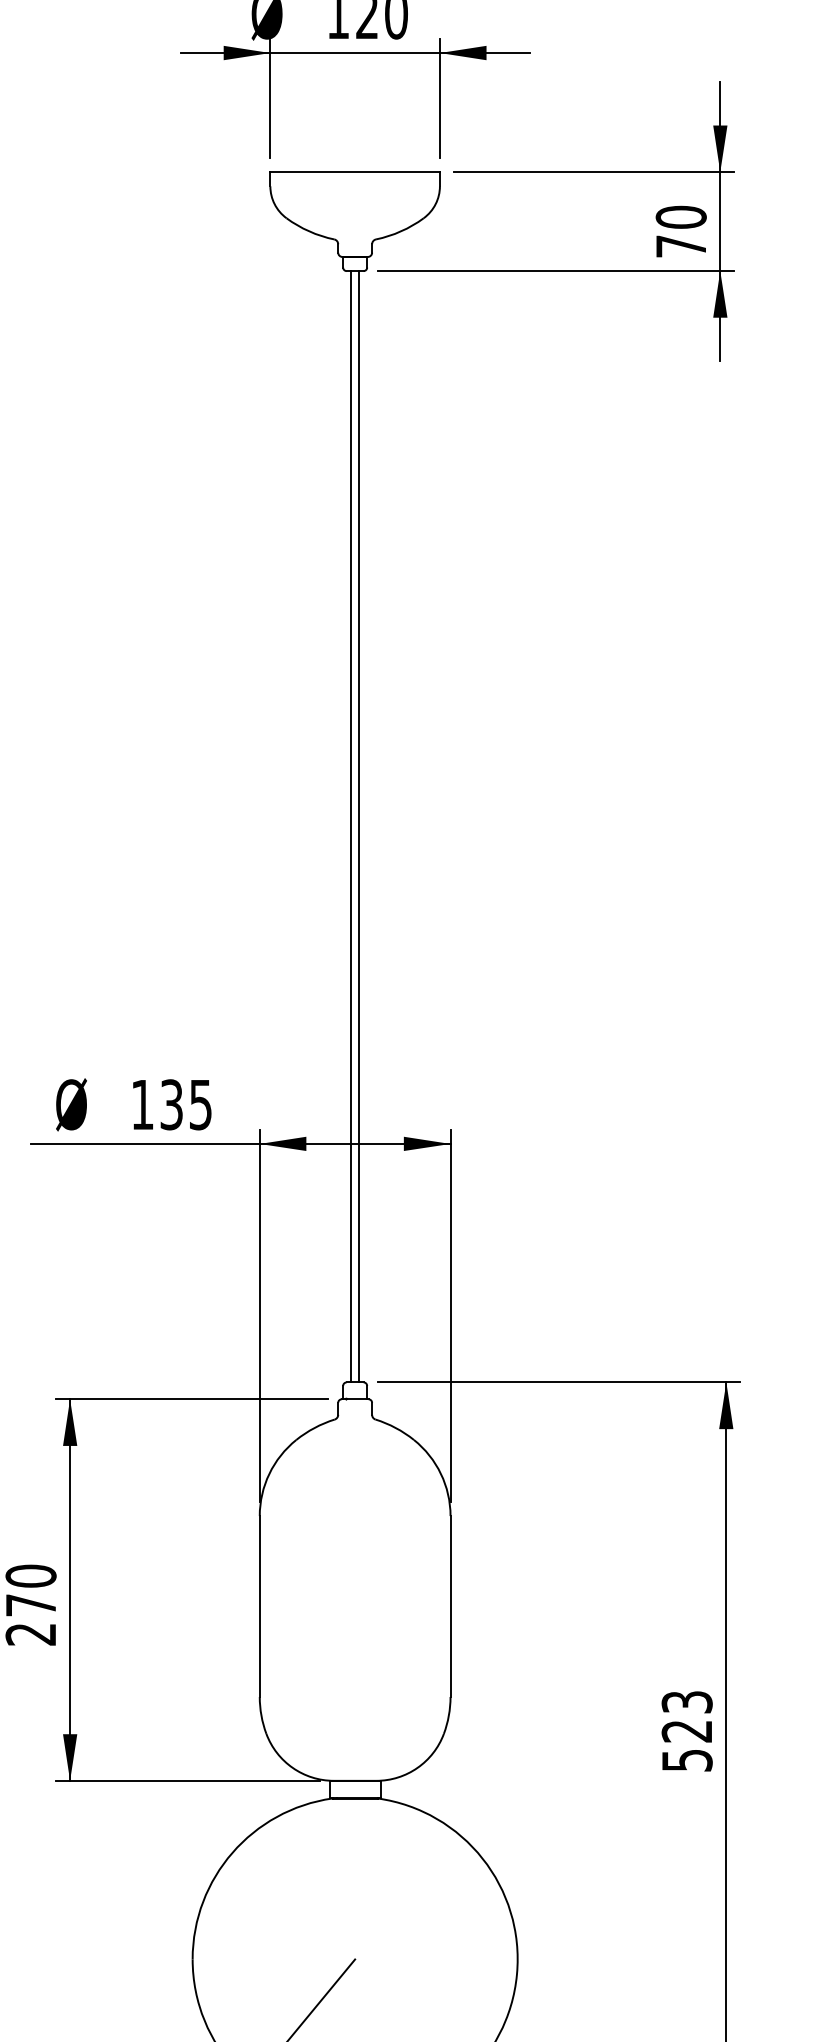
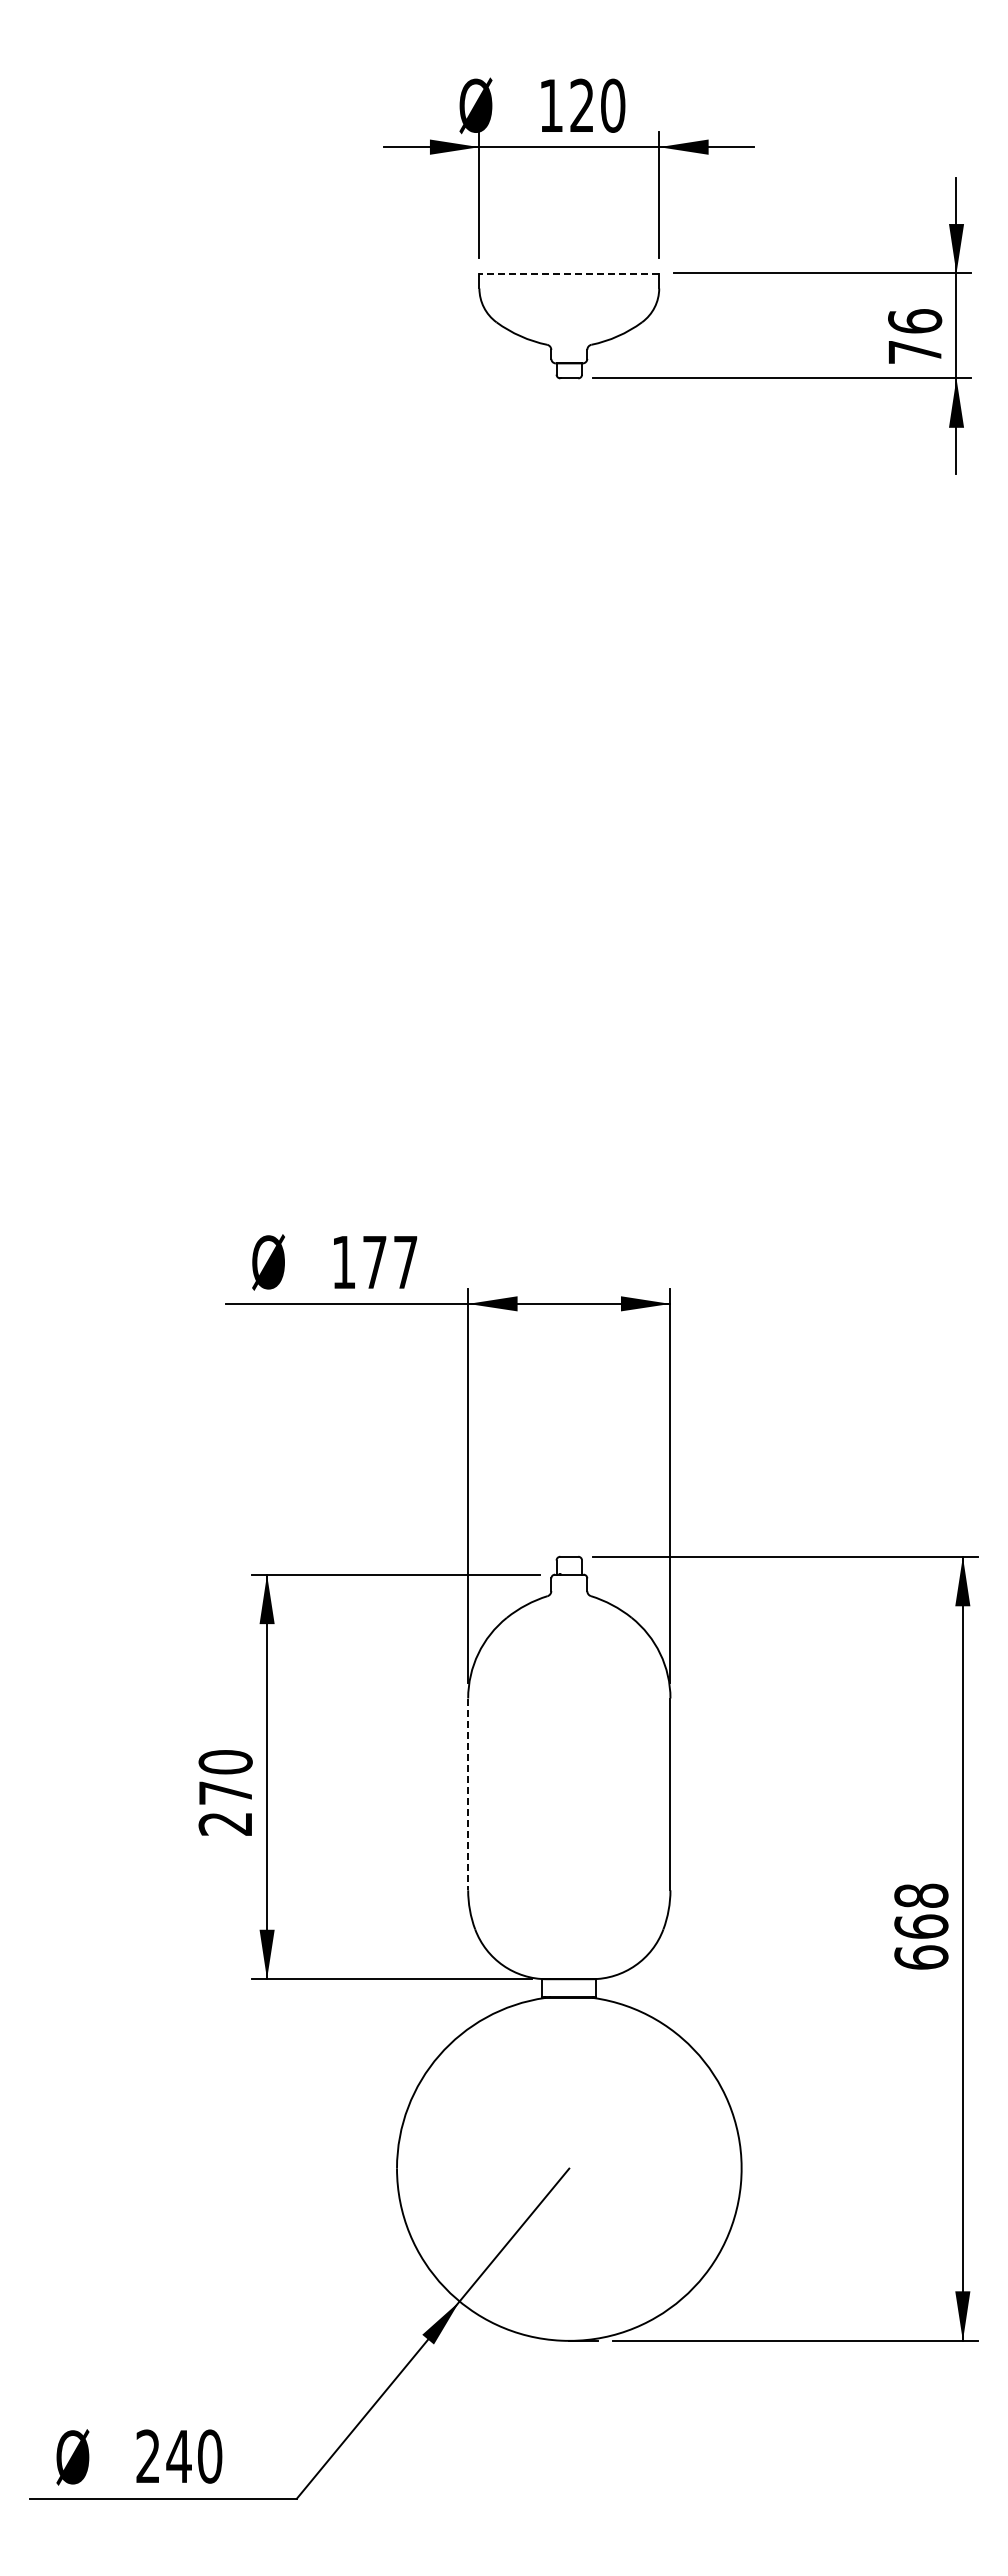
line: (355, 172) -> (569, 273), solid -> dashed
text: (681, 217) -> (915, 321), 70 -> 76
line: (350, 826) -> (564, 967), removed
line: (359, 826) -> (573, 967), removed
text: (186, 1104) -> (390, 1262), 135 -> 177
line: (260, 1606) -> (468, 1794), solid -> dashed
text: (687, 1731) -> (921, 1926), 523 -> 668

